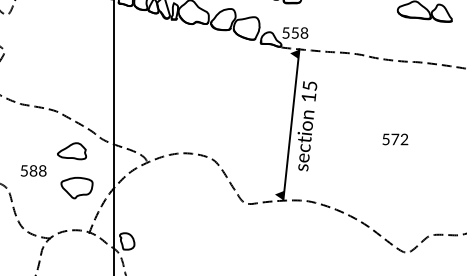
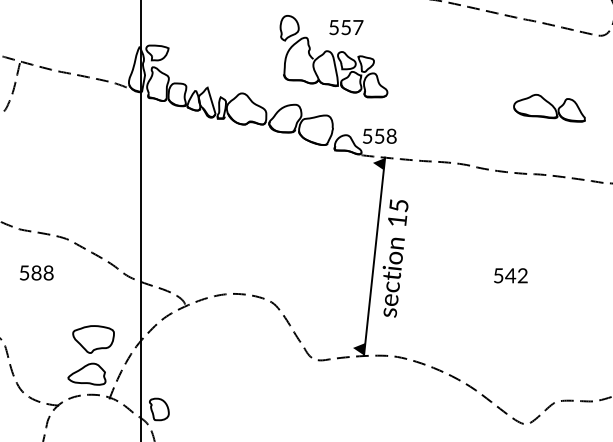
text: (395, 139) -> (510, 275), 572 -> 542
part: (71, 150) -> (86, 373), moved
text: (33, 170) -> (36, 272), moved

